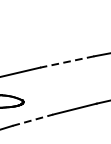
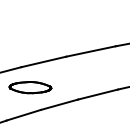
line: (66, 61) -> (90, 51), dashed -> solid
line: (33, 119) -> (60, 104), dashed -> solid

